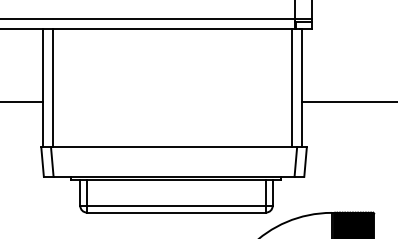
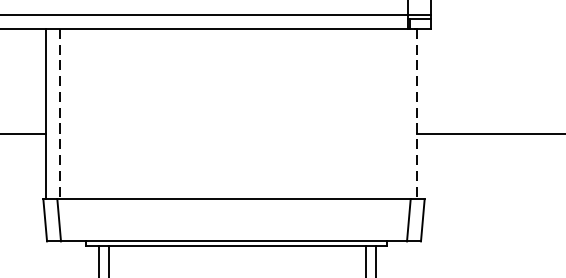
line: (291, 87) -> (402, 113), removed
line: (52, 88) -> (59, 114), solid -> dashed
line: (301, 88) -> (416, 114), solid -> dashed

